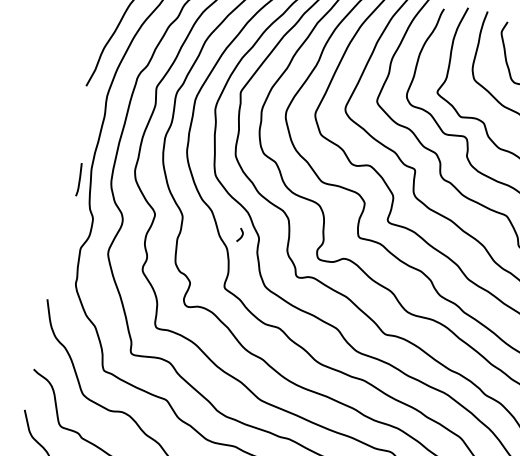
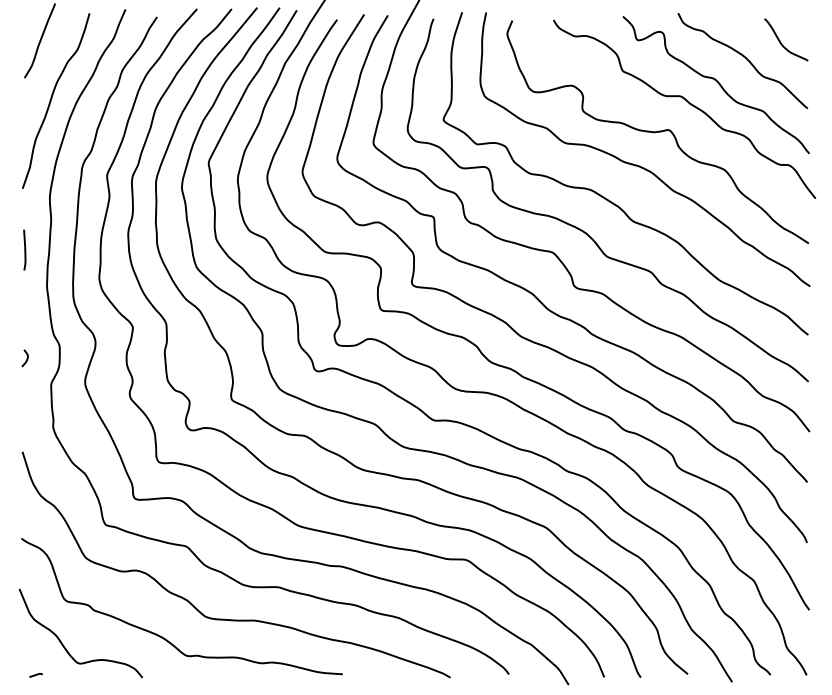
line: (79, 179) -> (24, 249), moved
curve: (241, 235) -> (26, 358), moved

